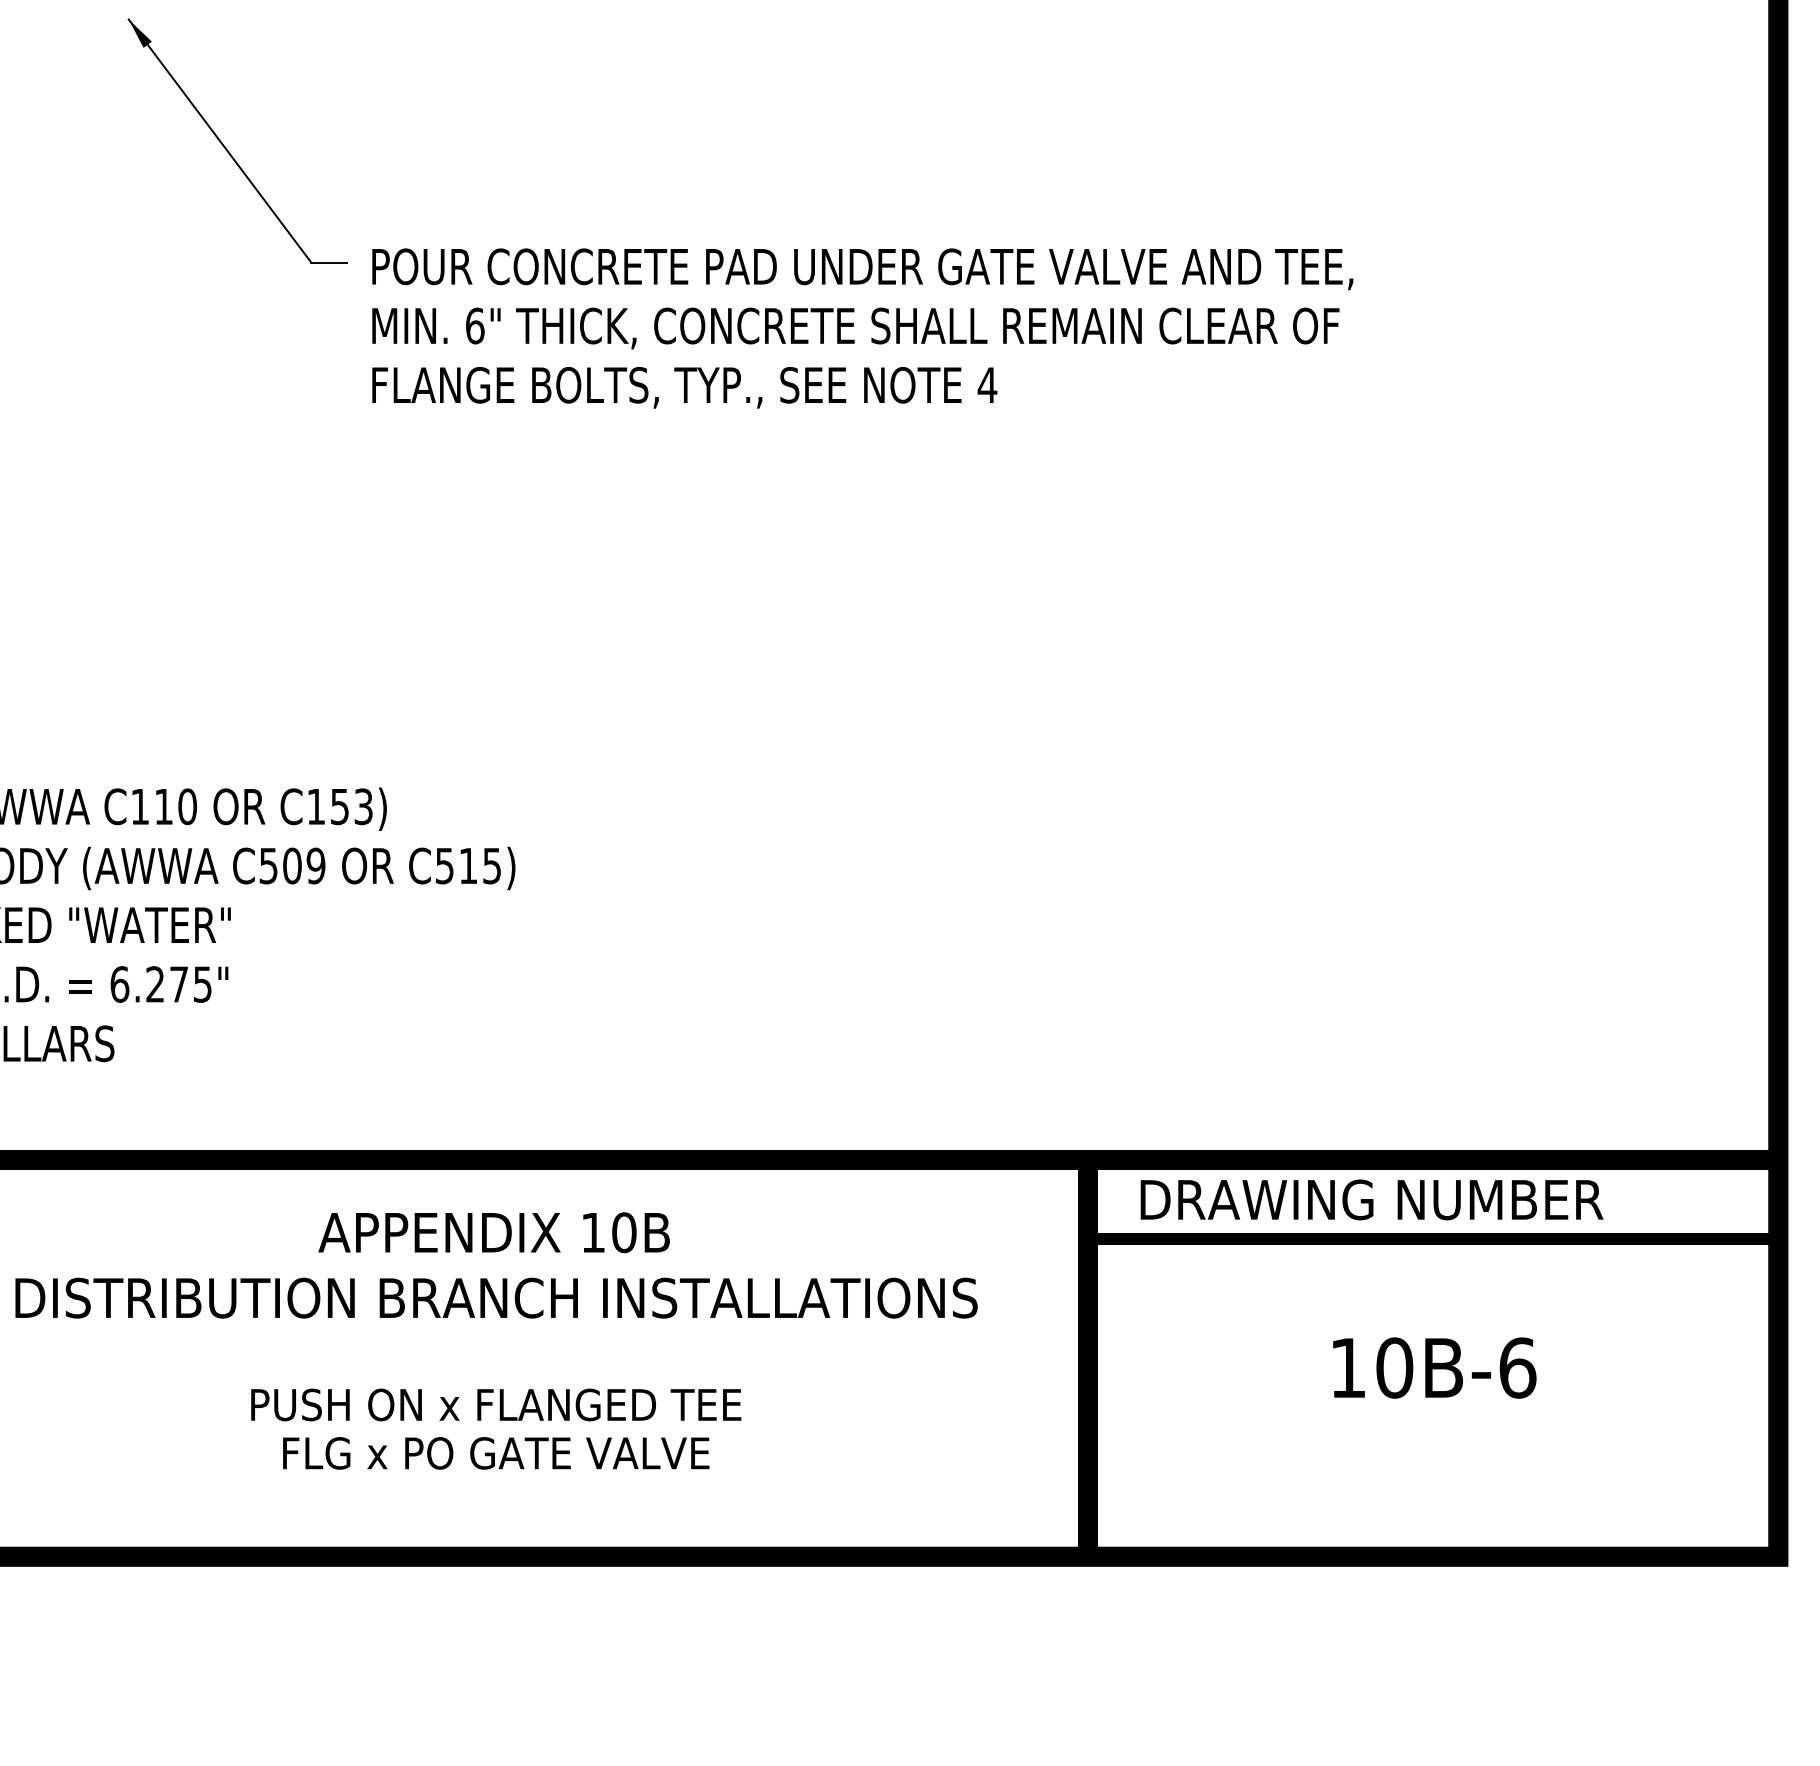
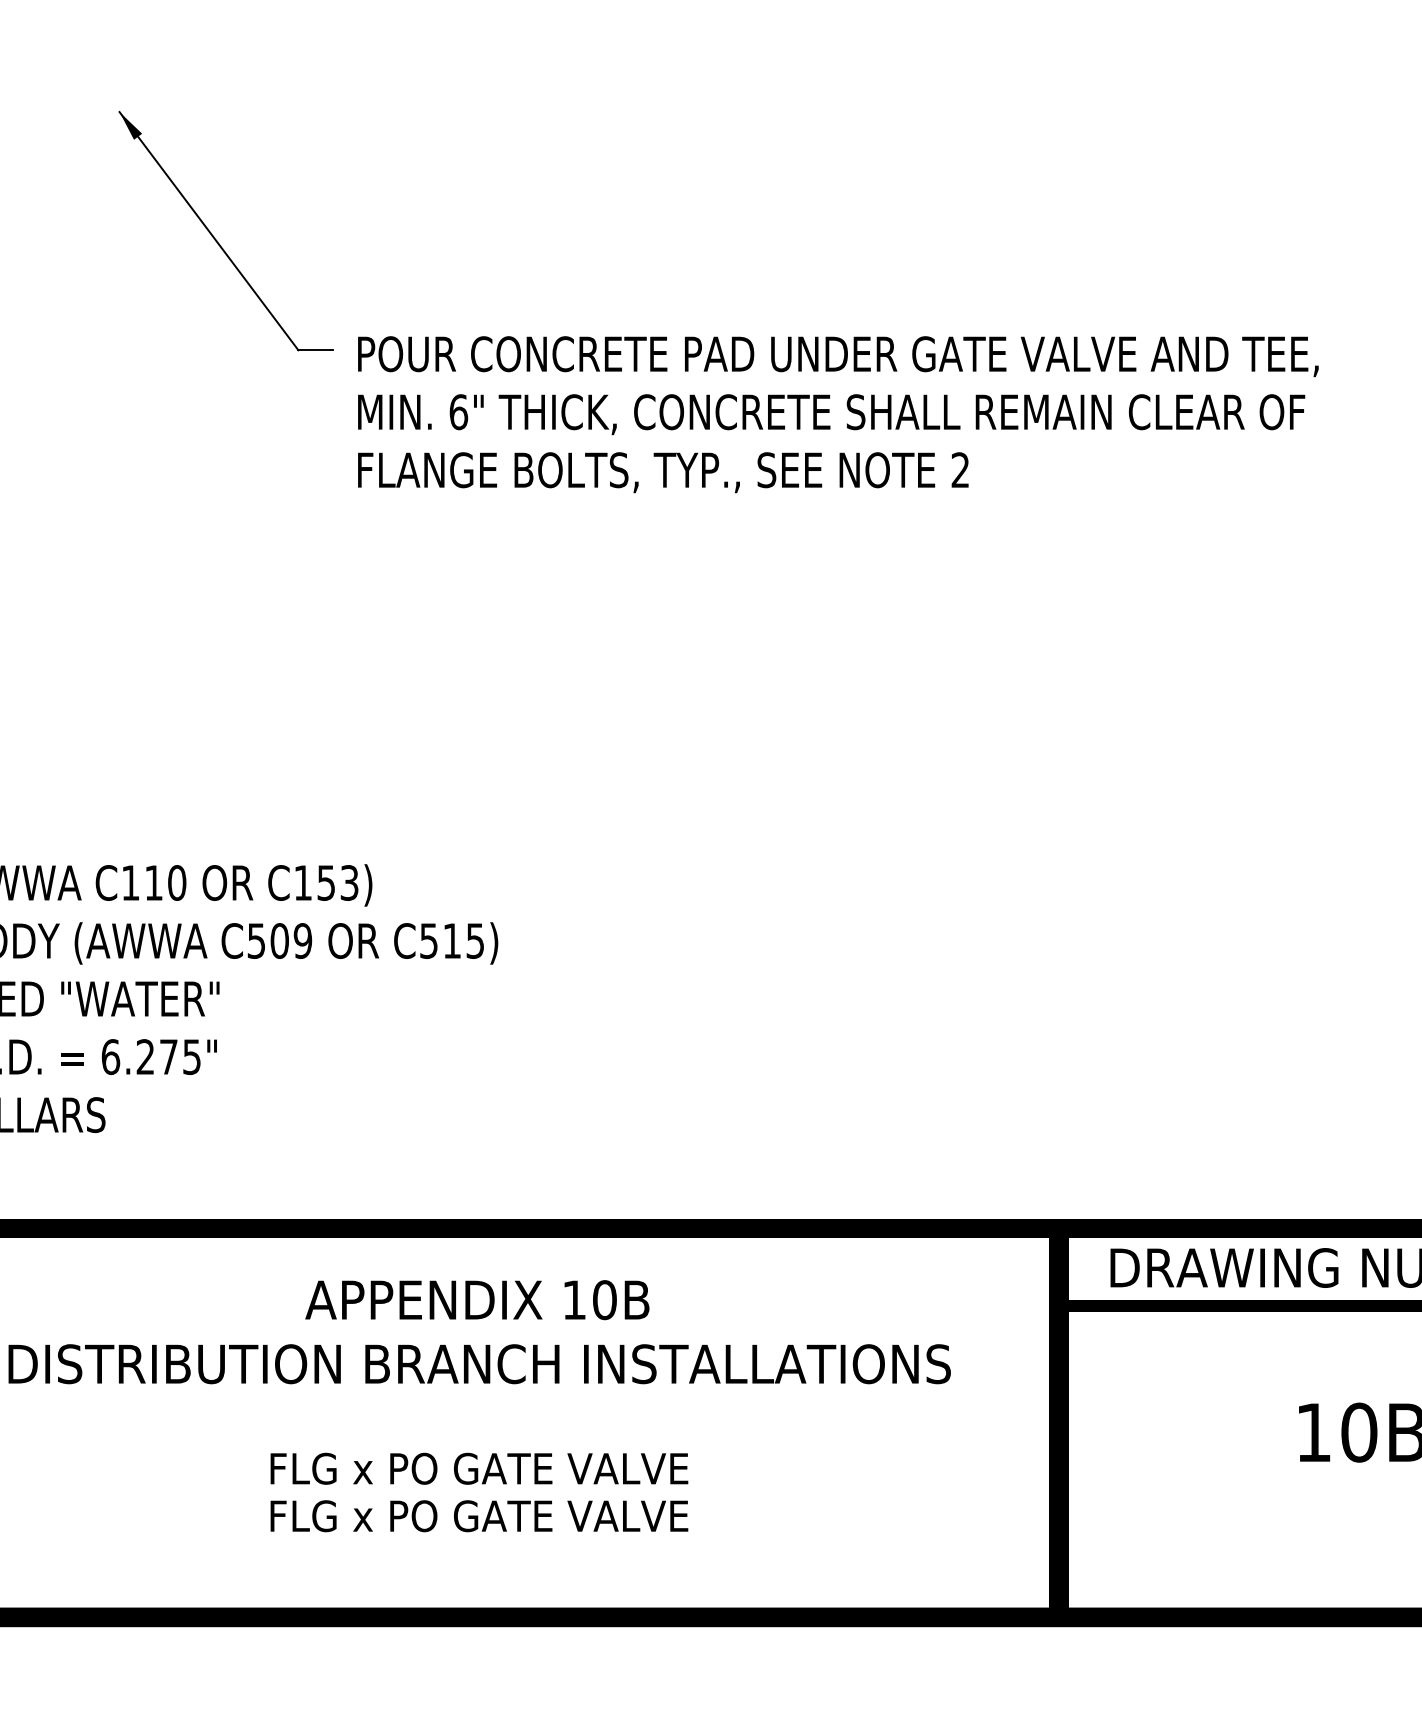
text: (987, 384) -> (960, 469), 4 -> 2
text: (496, 1404) -> (479, 1468), PUSH ON x FLANGED TEE -> FLG x PO GATE VALVE

